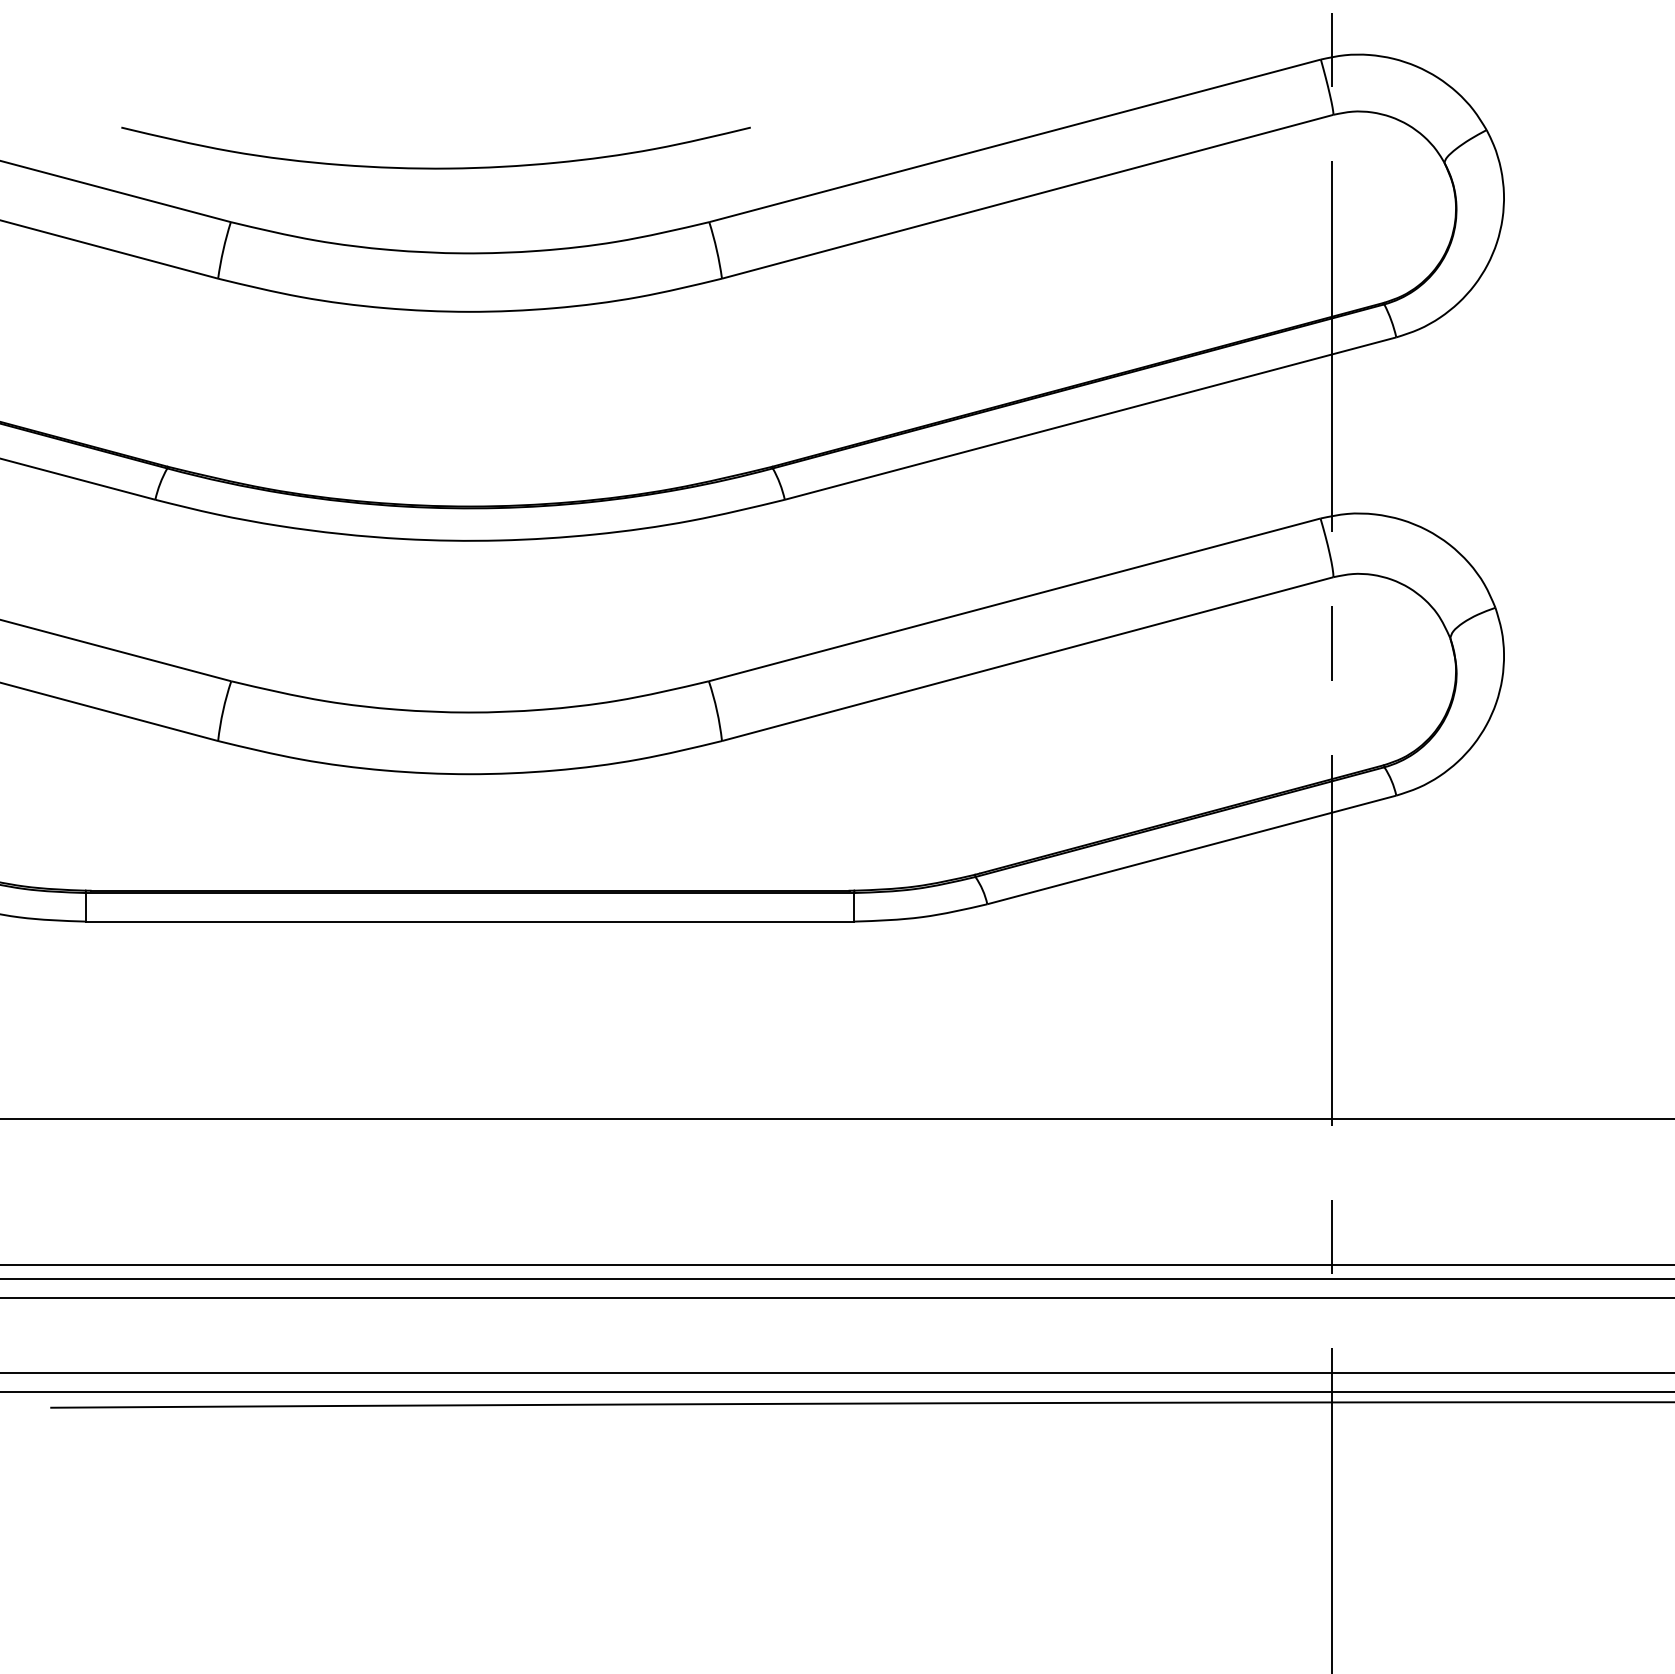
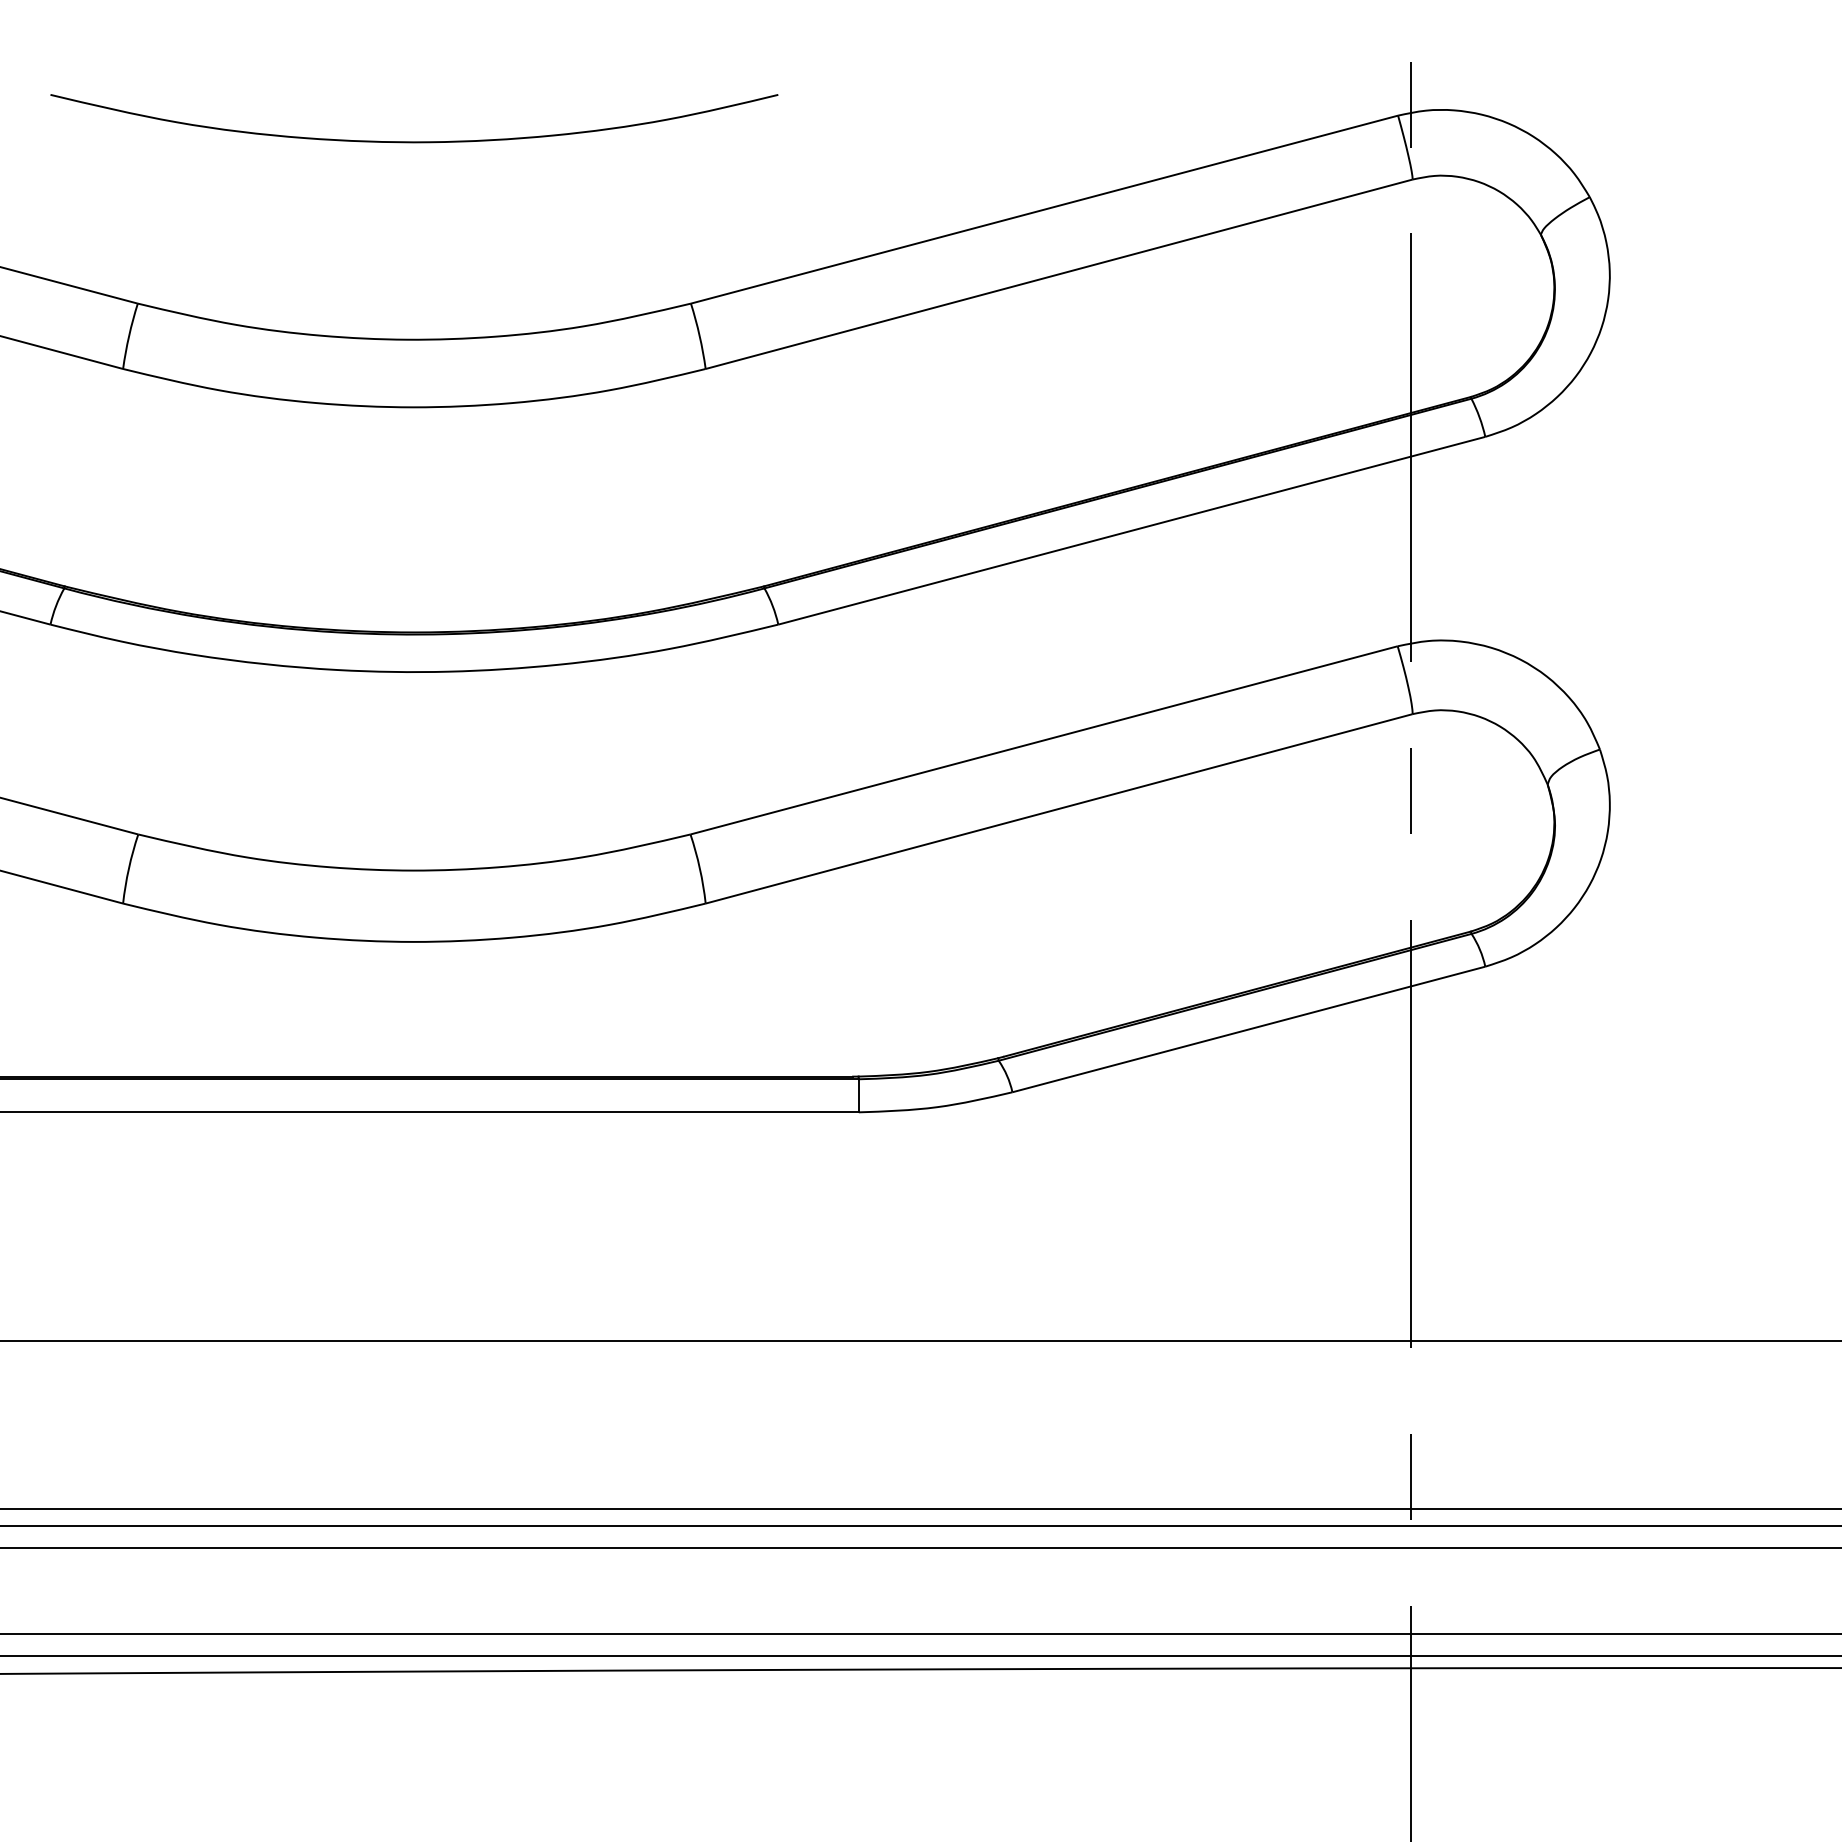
curve: (435, 167) -> (413, 141), moved

